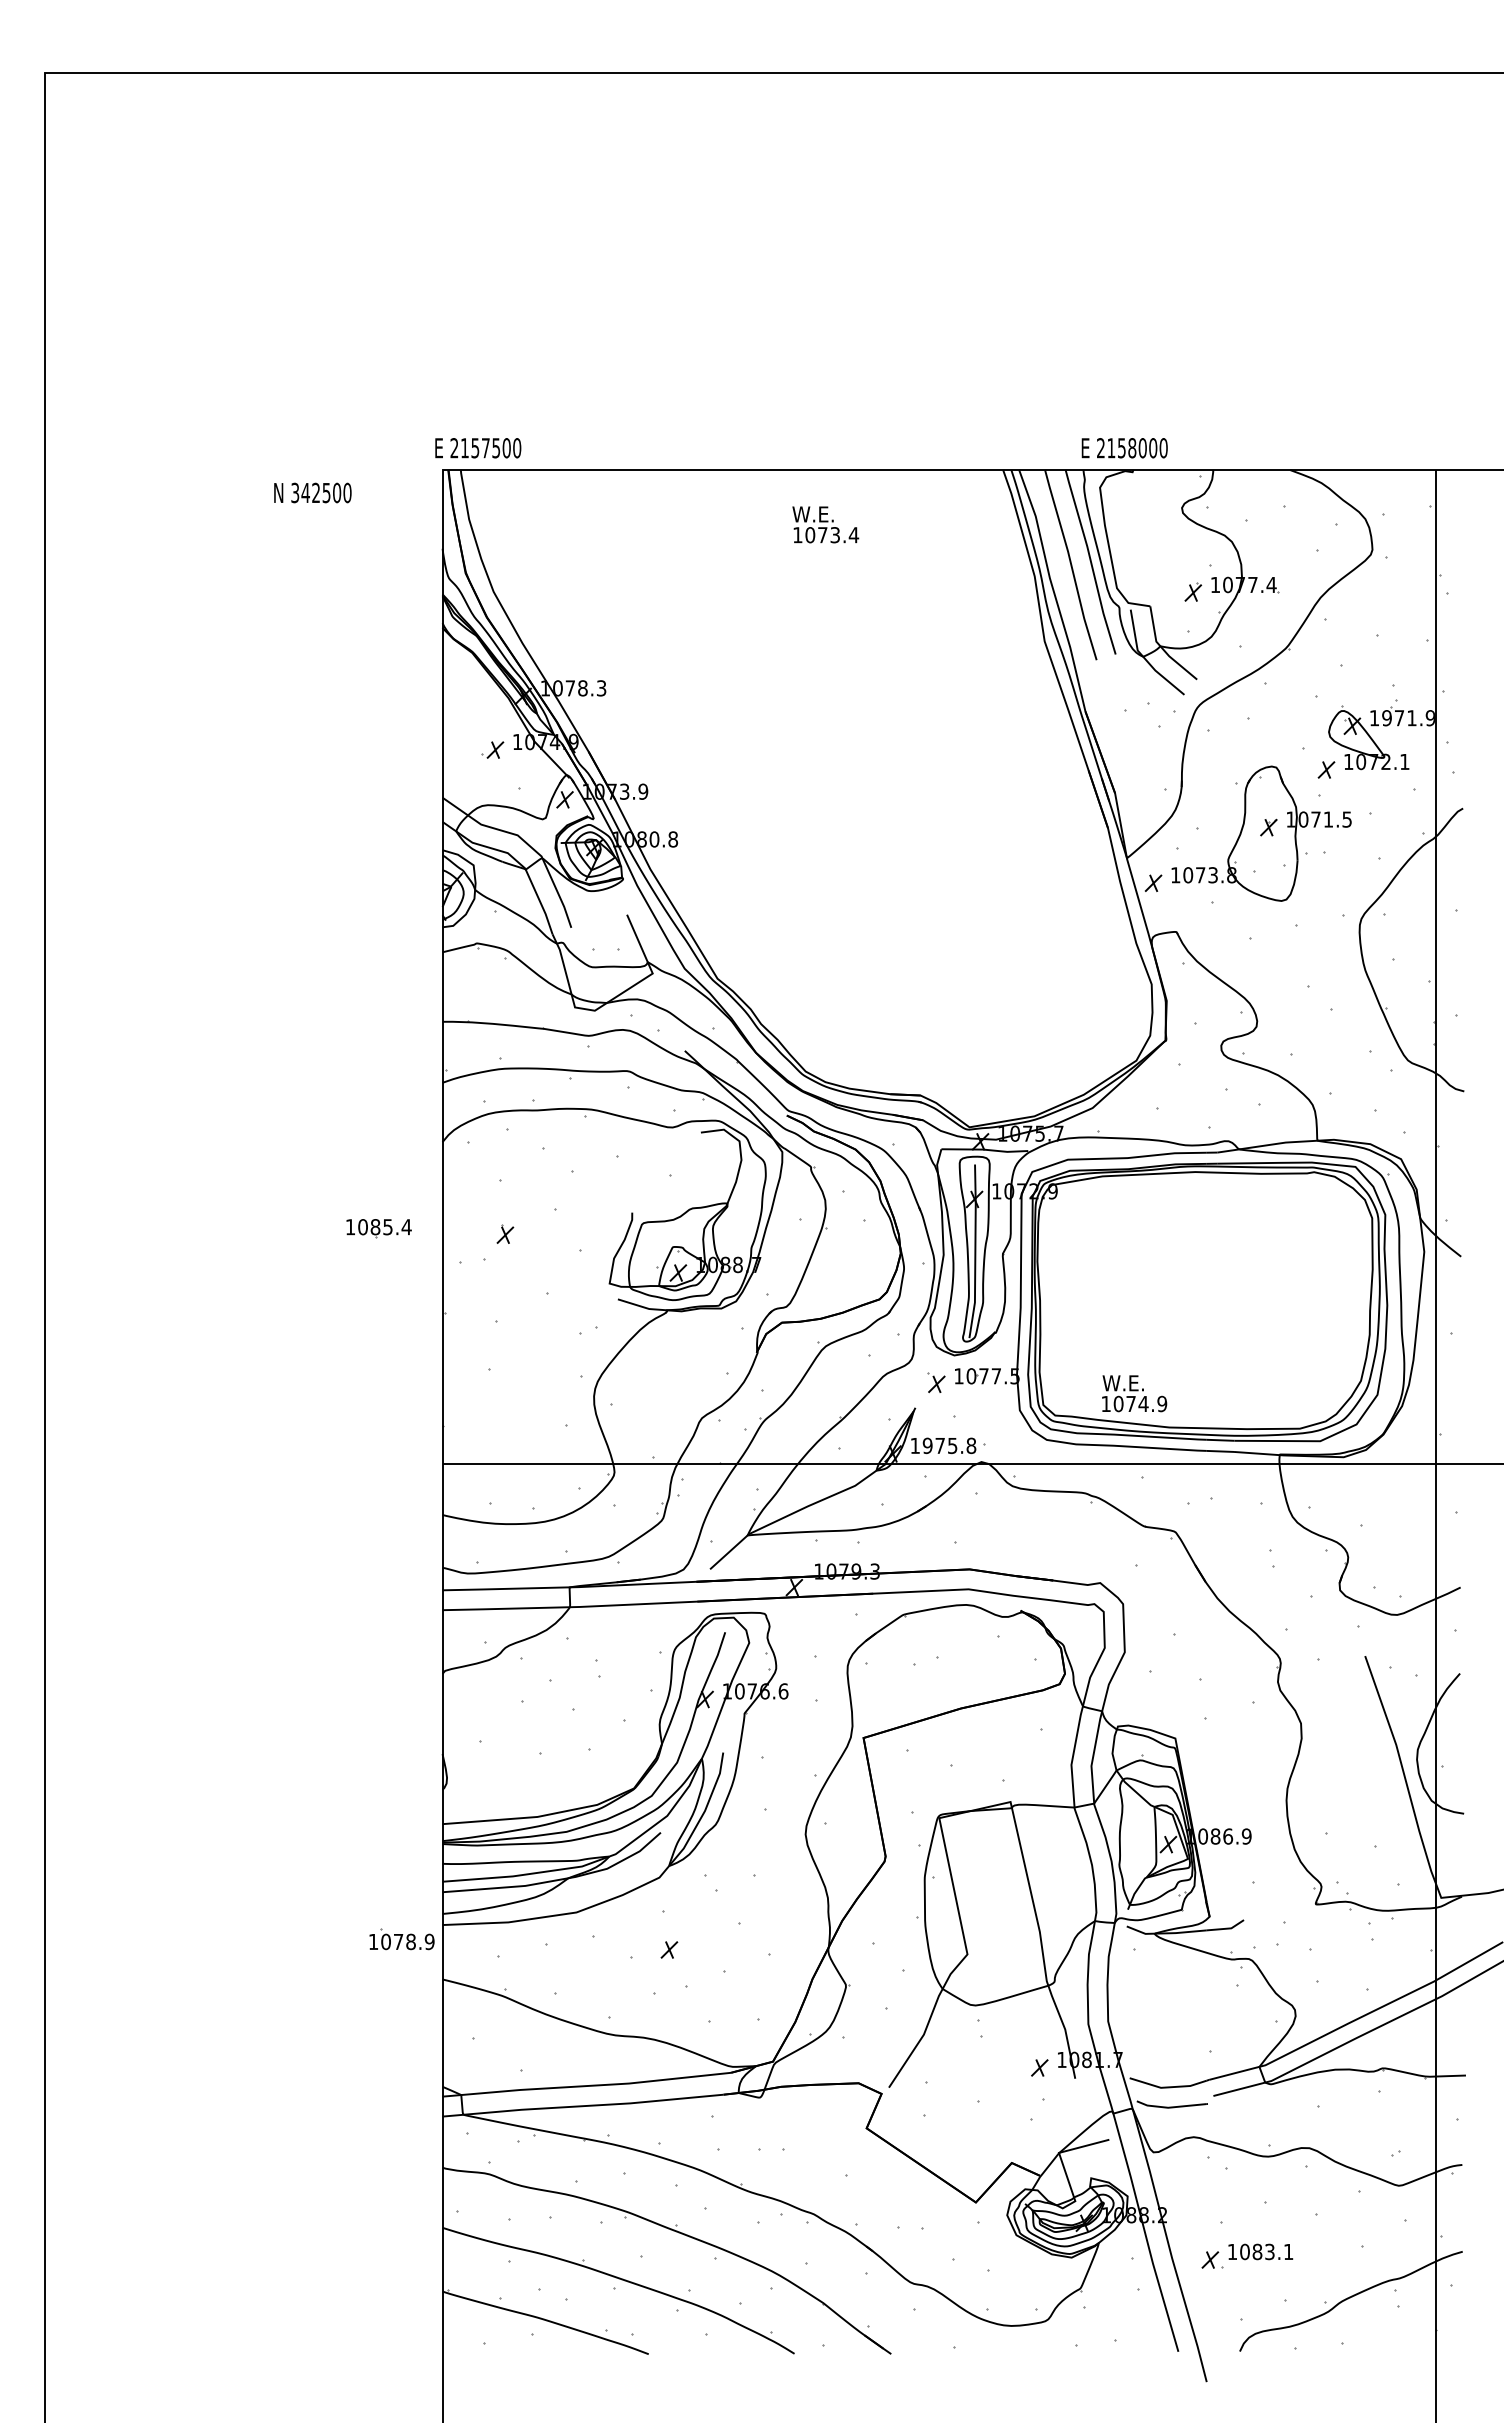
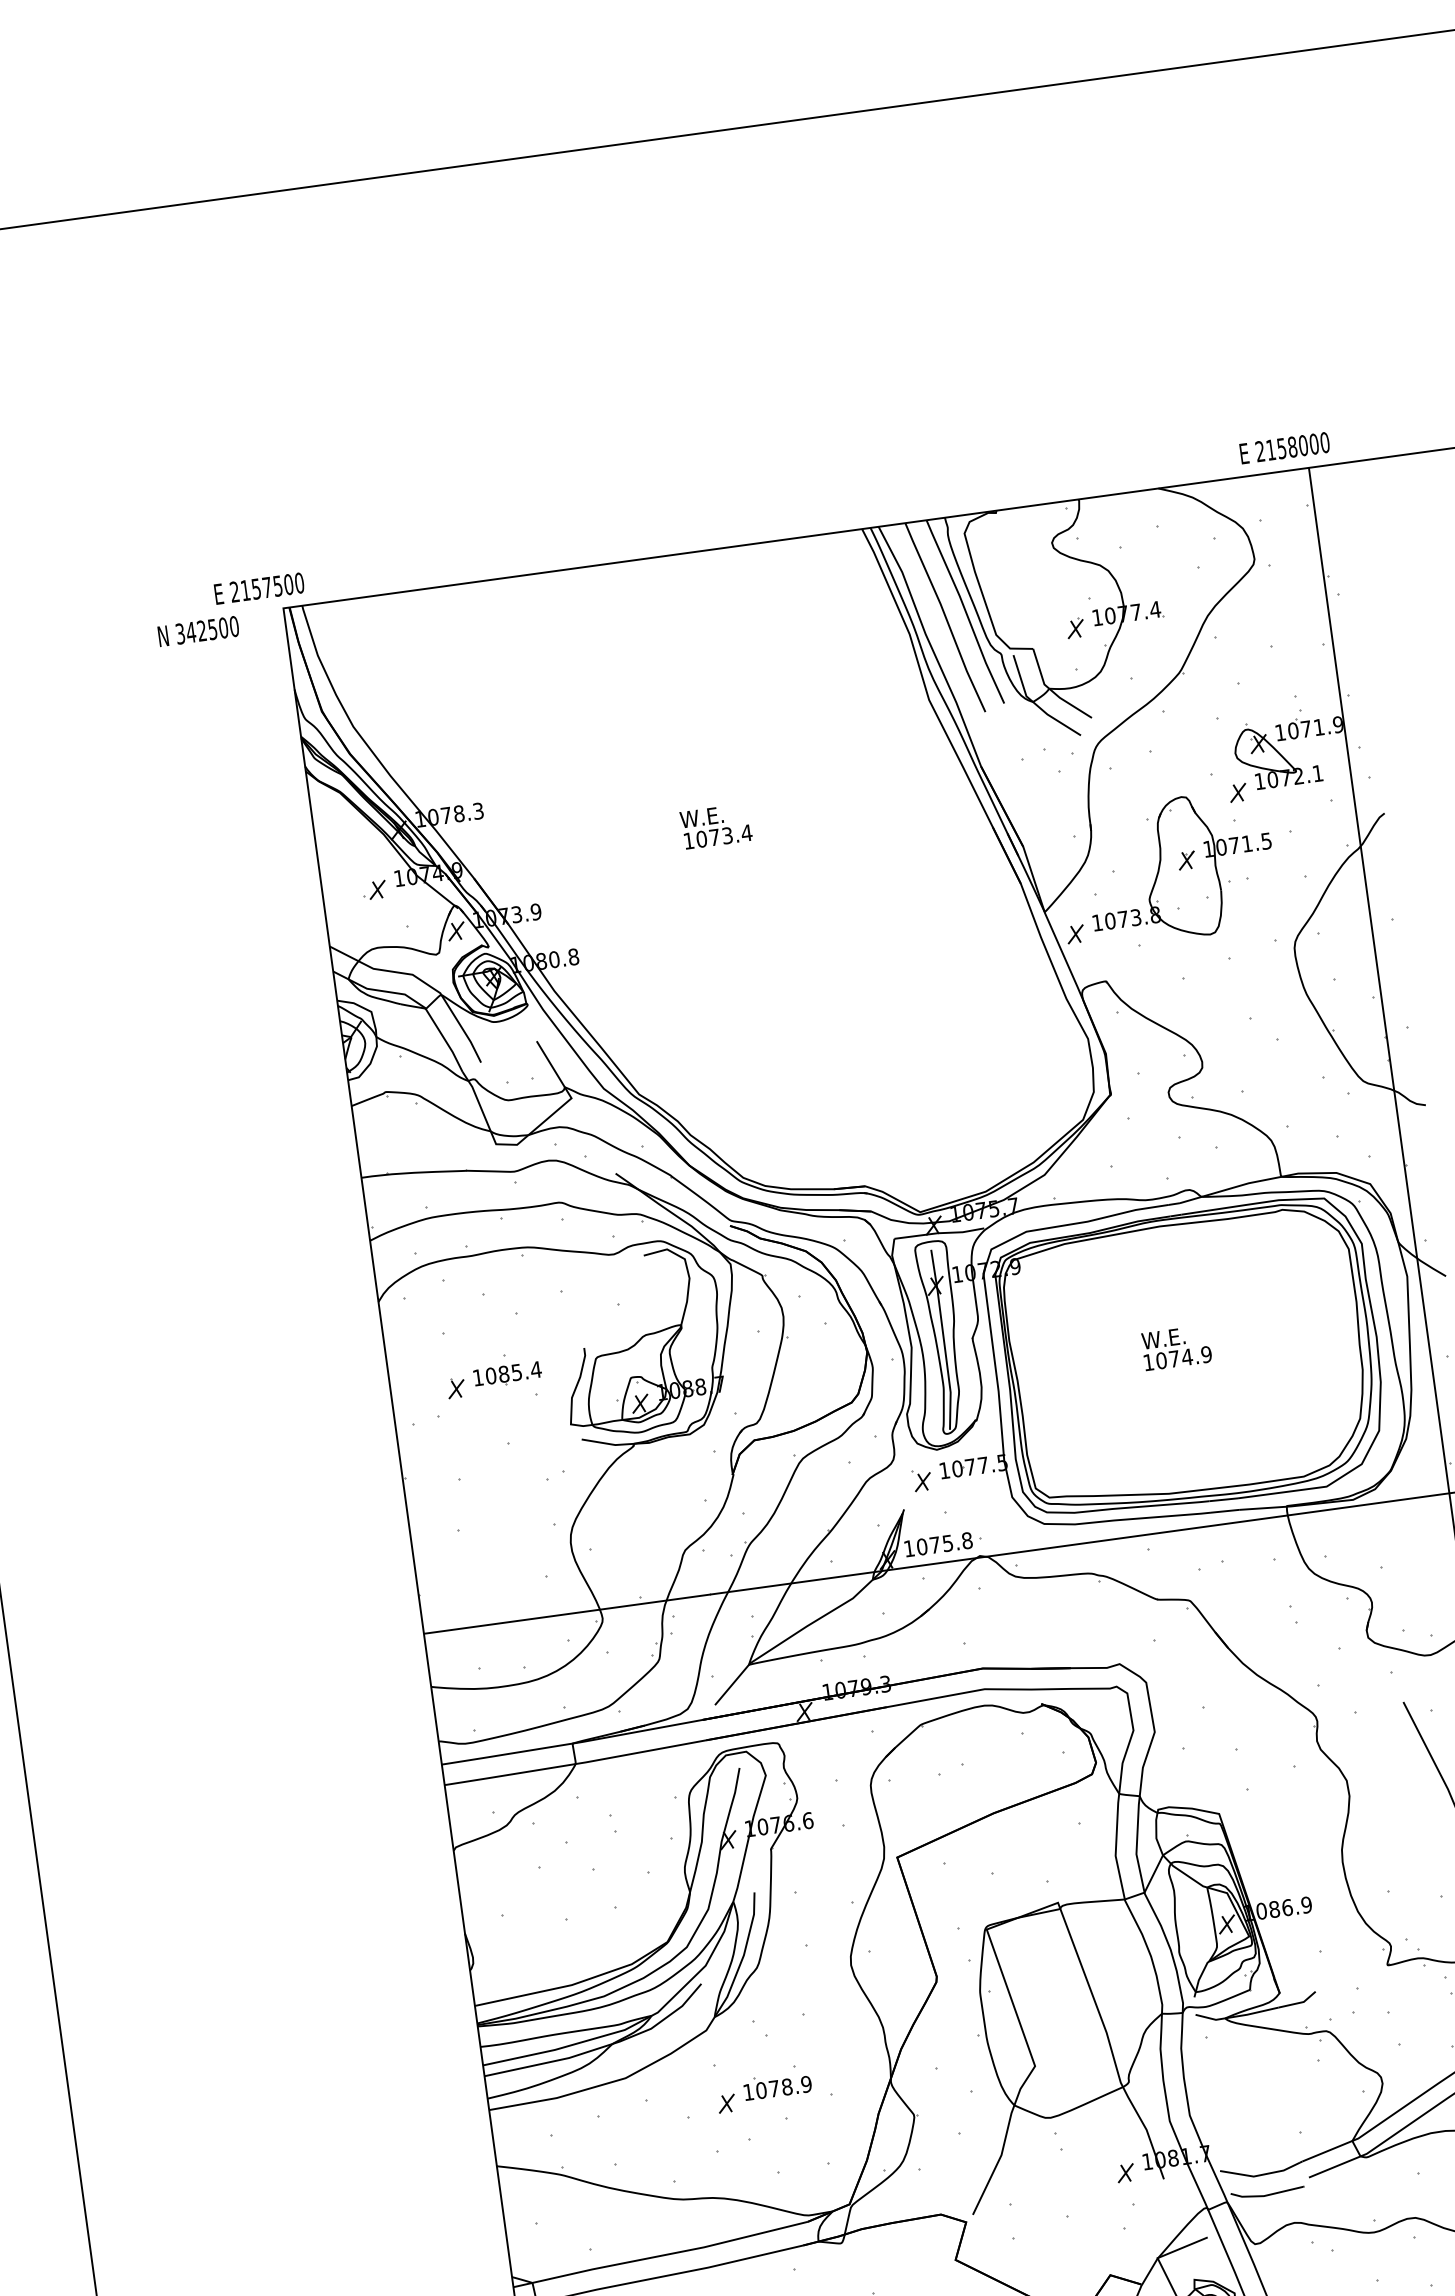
text: (478, 448) -> (259, 588), moved
text: (1124, 448) -> (1284, 448), moved
text: (312, 492) -> (198, 630), moved
text: (825, 524) -> (715, 826), moved
text: (1386, 718) -> (1292, 731), 1971.9 -> 1071.9
part: (378, 1228) -> (507, 1375), moved
text: (1134, 1393) -> (1176, 1347), moved
text: (927, 1446) -> (922, 1547), 1975.8 -> 1075.8
part: (401, 1939) -> (777, 2085), moved

